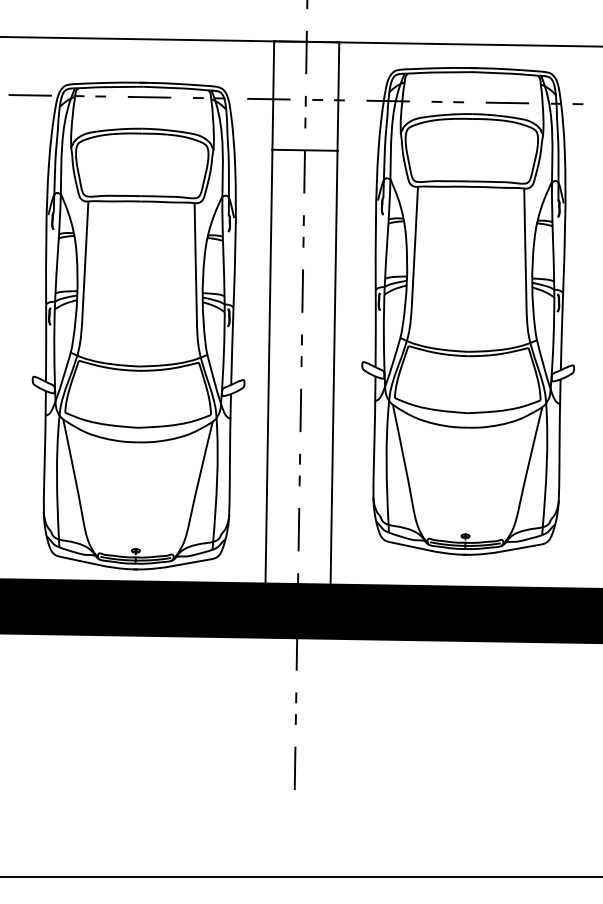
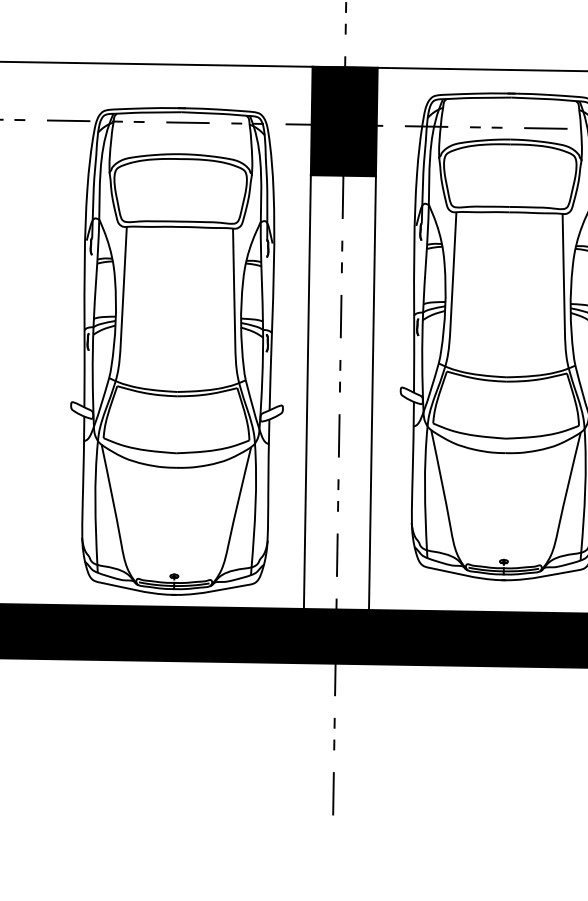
fill: (305, 95) -> (343, 120), added

